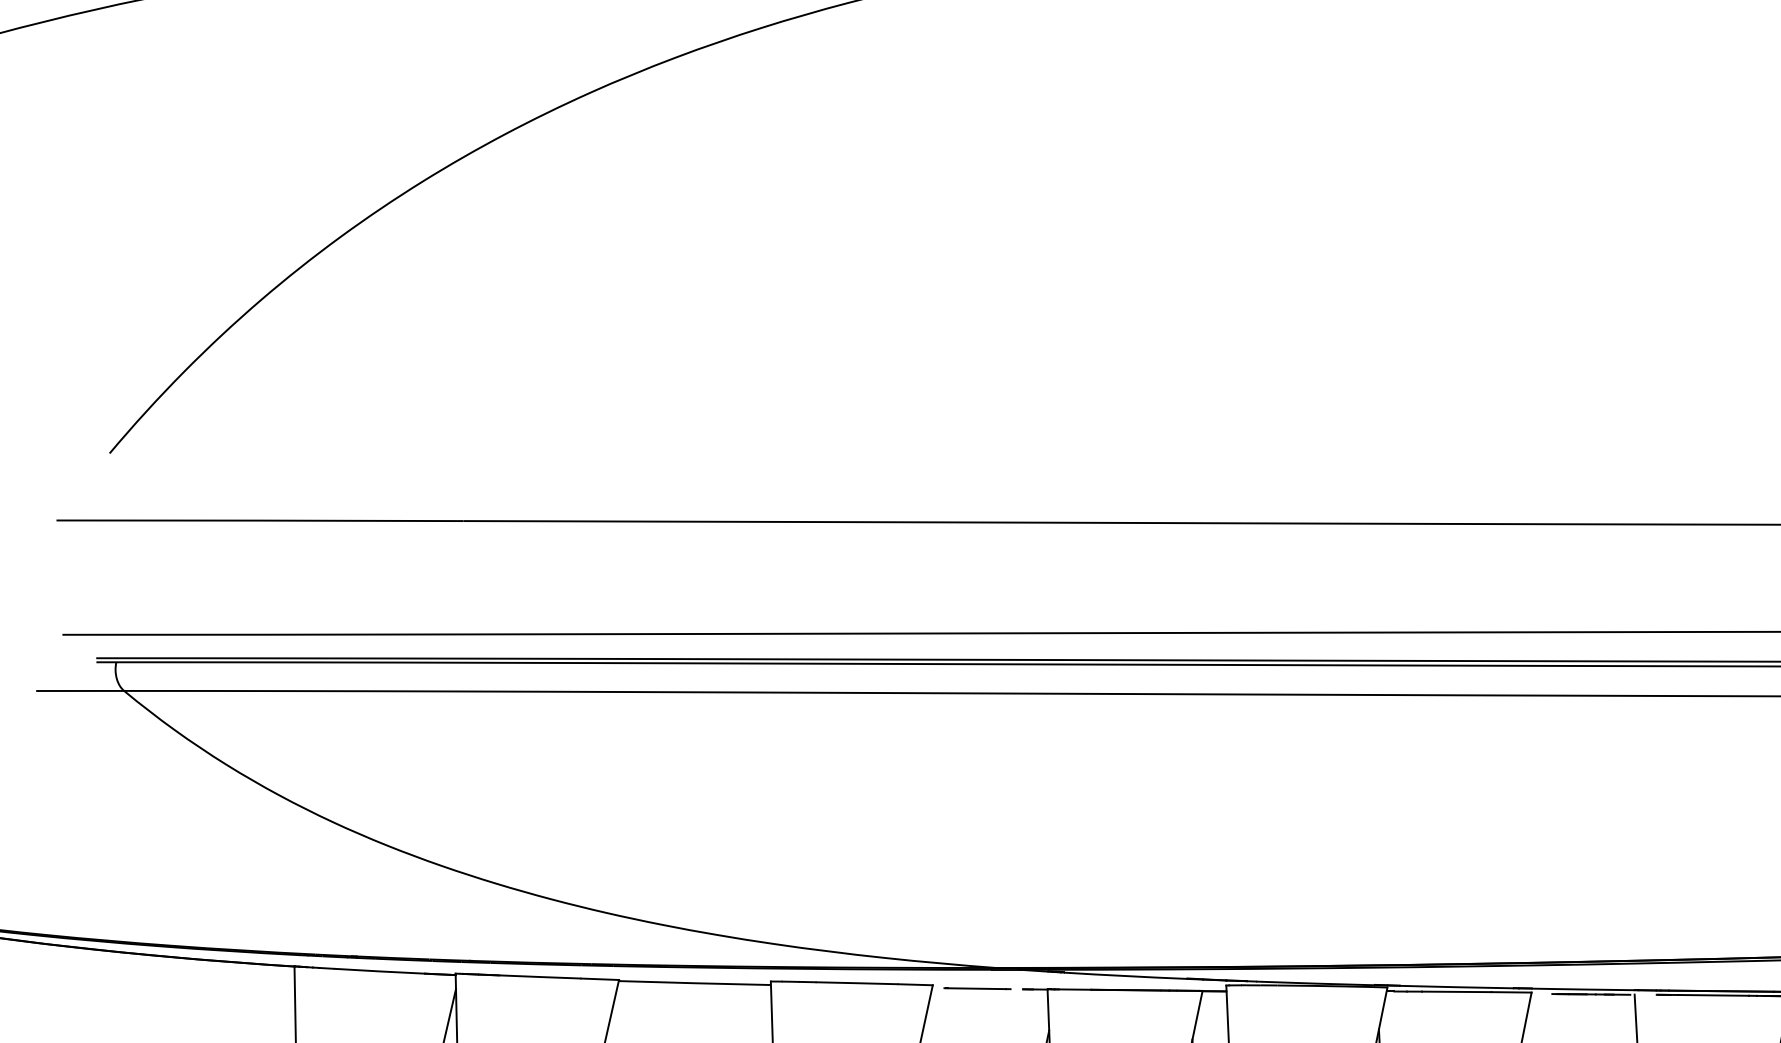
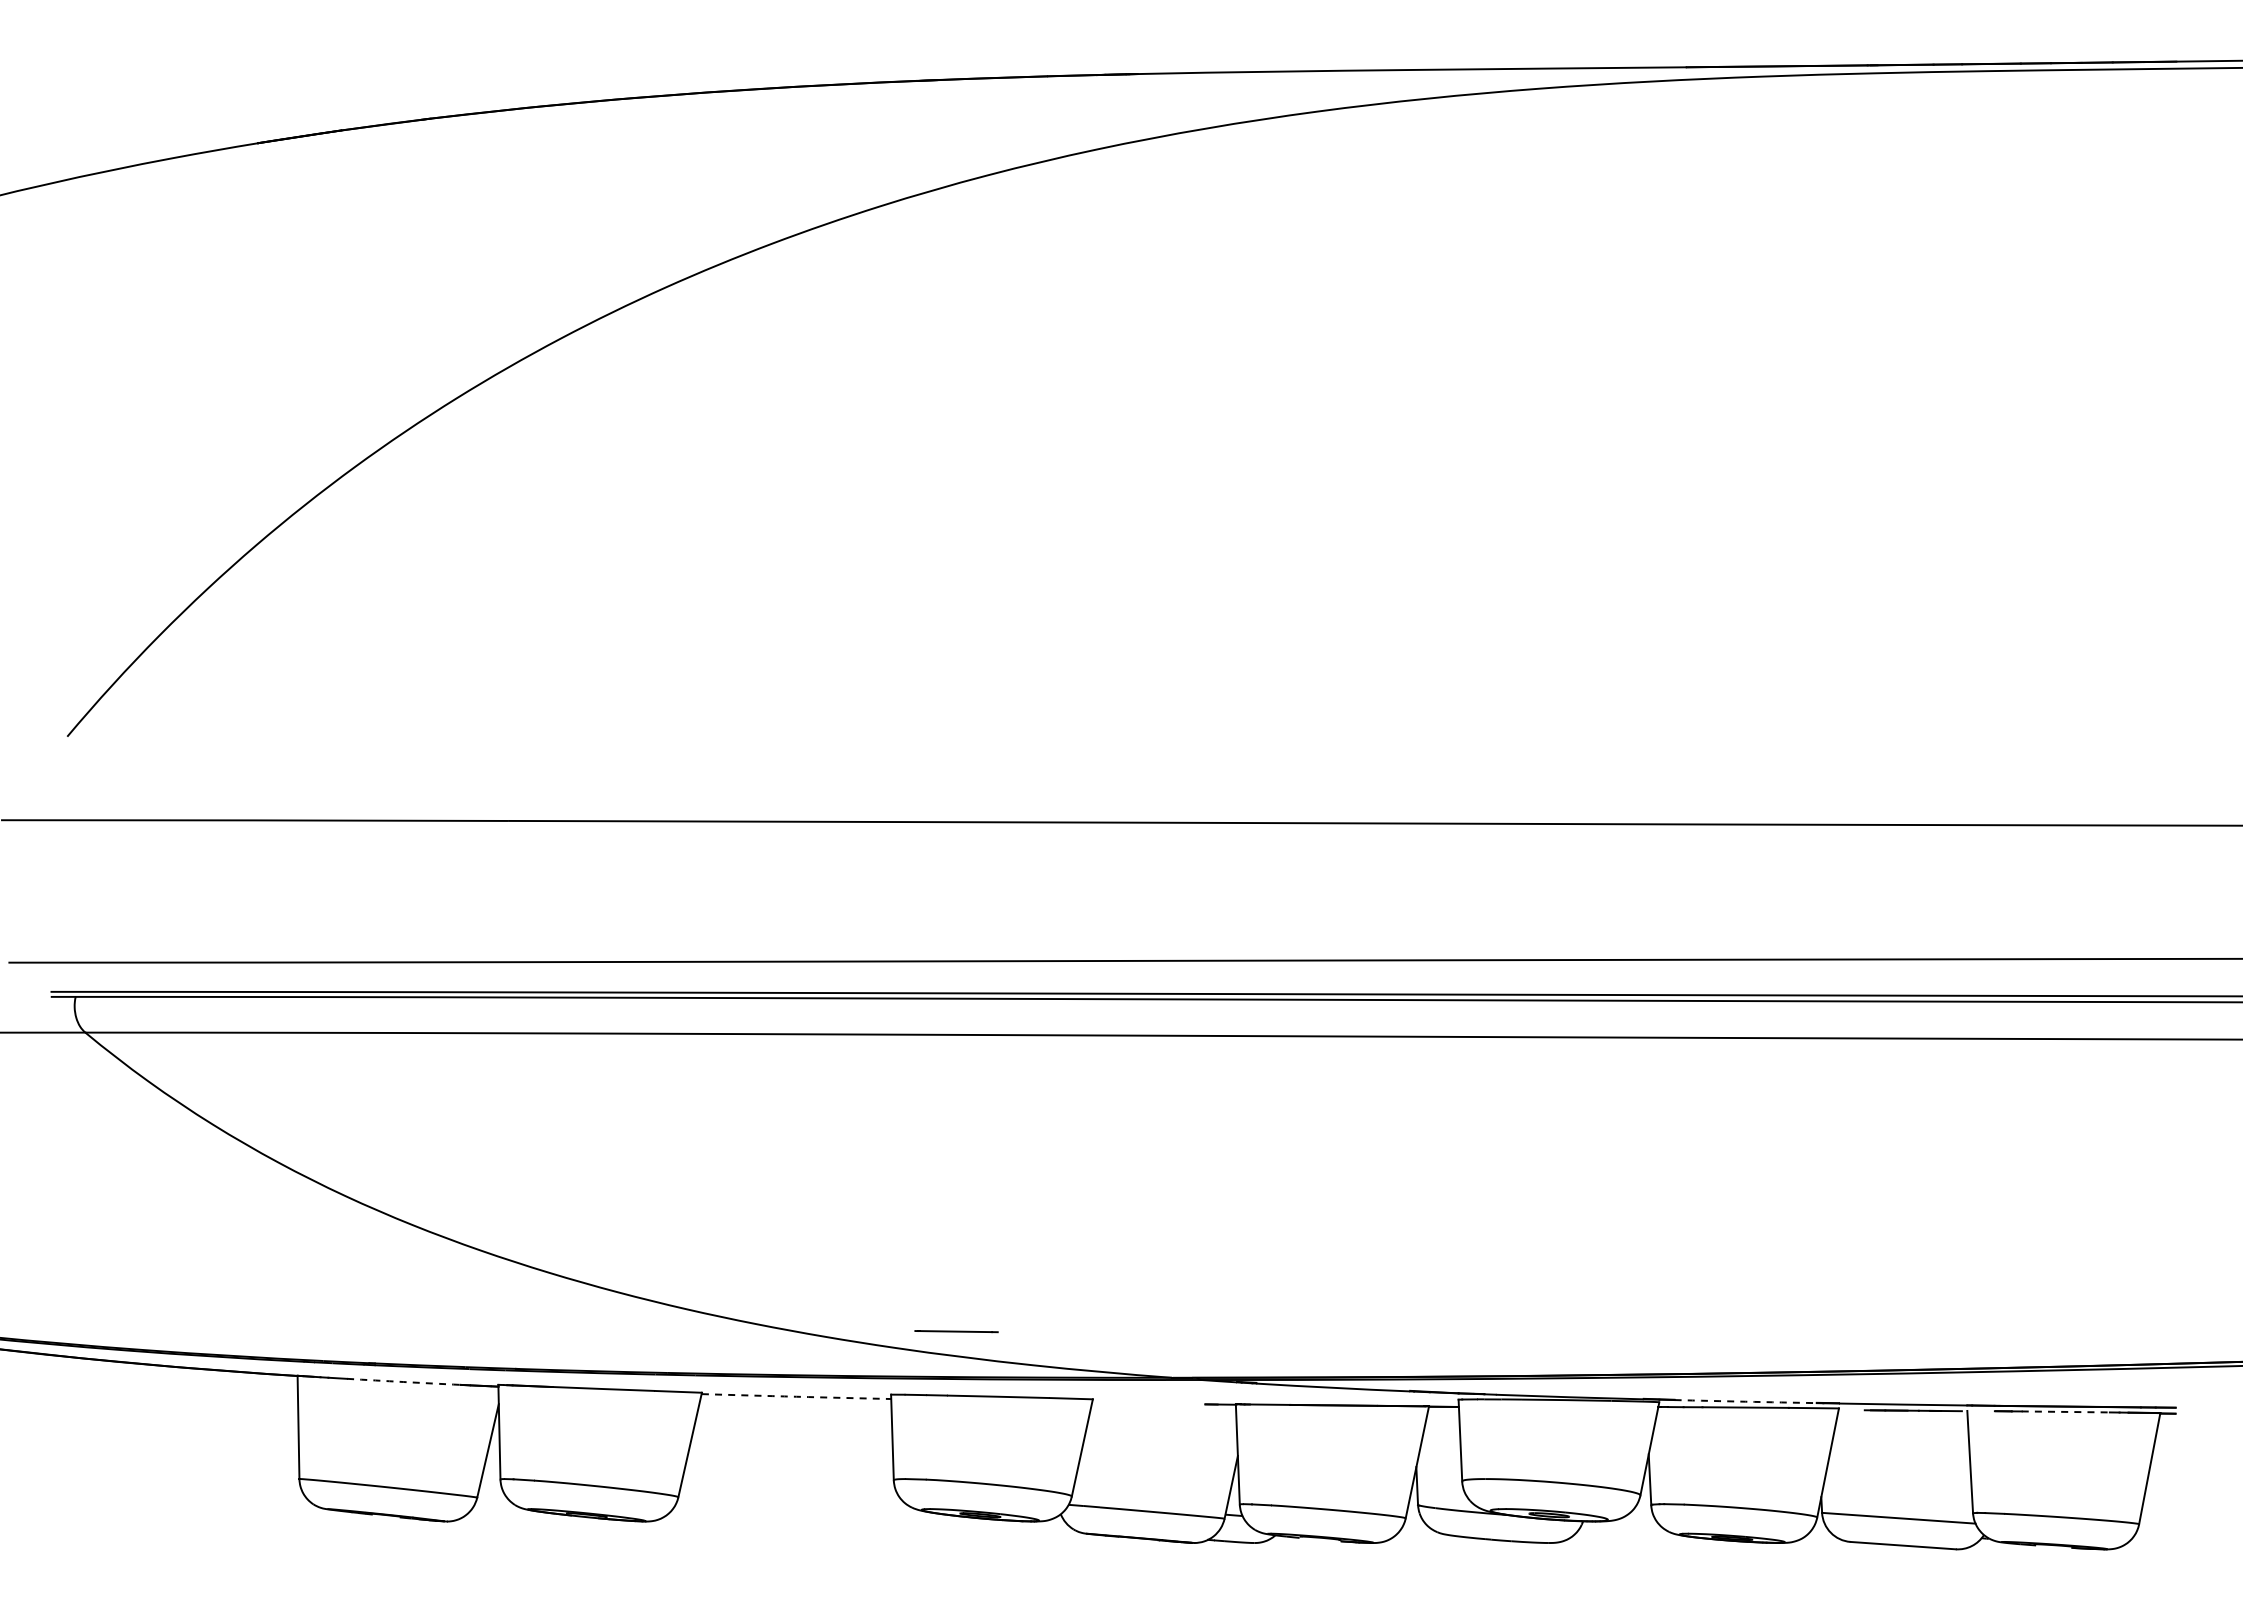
arc: (379, 971) -> (403, 1382), solid -> dashed
arc: (694, 983) -> (796, 1396), solid -> dashed
arc: (1456, 987) -> (1745, 1401), solid -> dashed
line: (977, 988) -> (956, 1331), moved
line: (1714, 995) -> (2066, 1411), solid -> dashed

